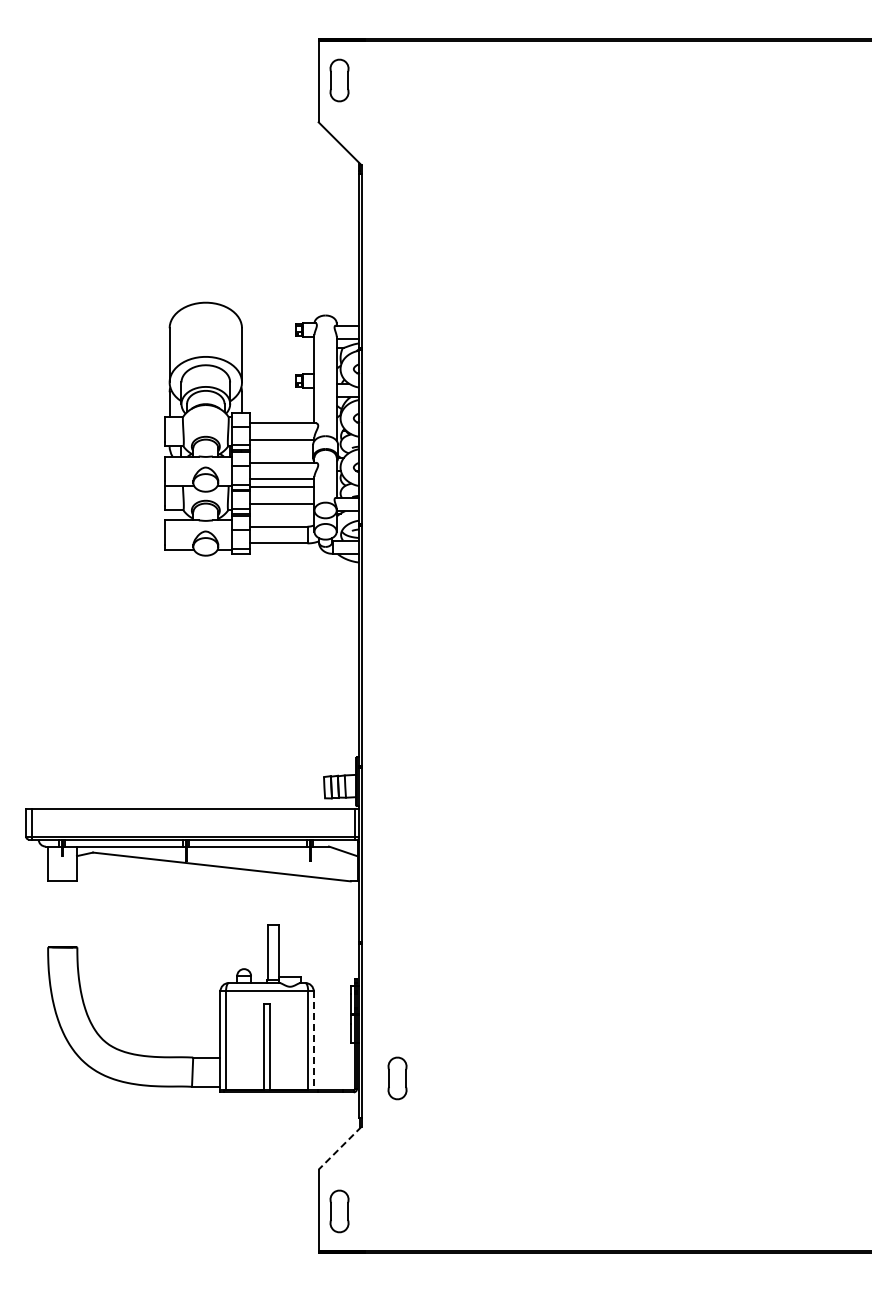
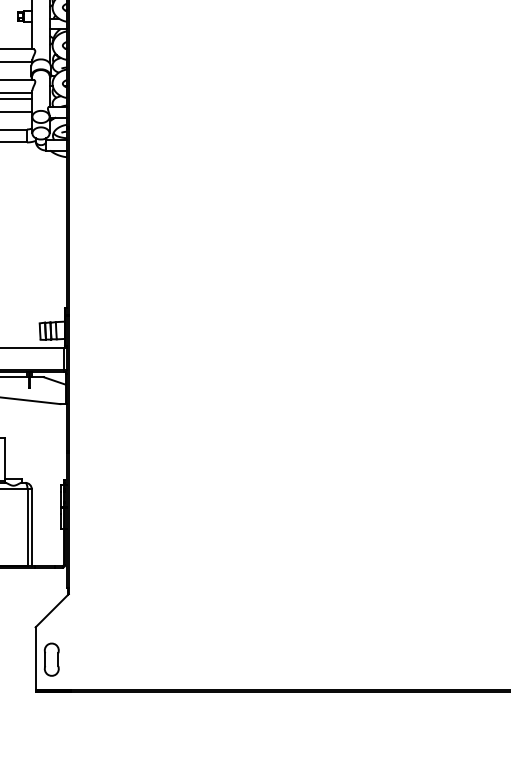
line: (313, 1041) -> (31, 528), dashed -> solid
part: (397, 1078) -> (96, 556), removed
line: (339, 1148) -> (51, 610), dashed -> solid

